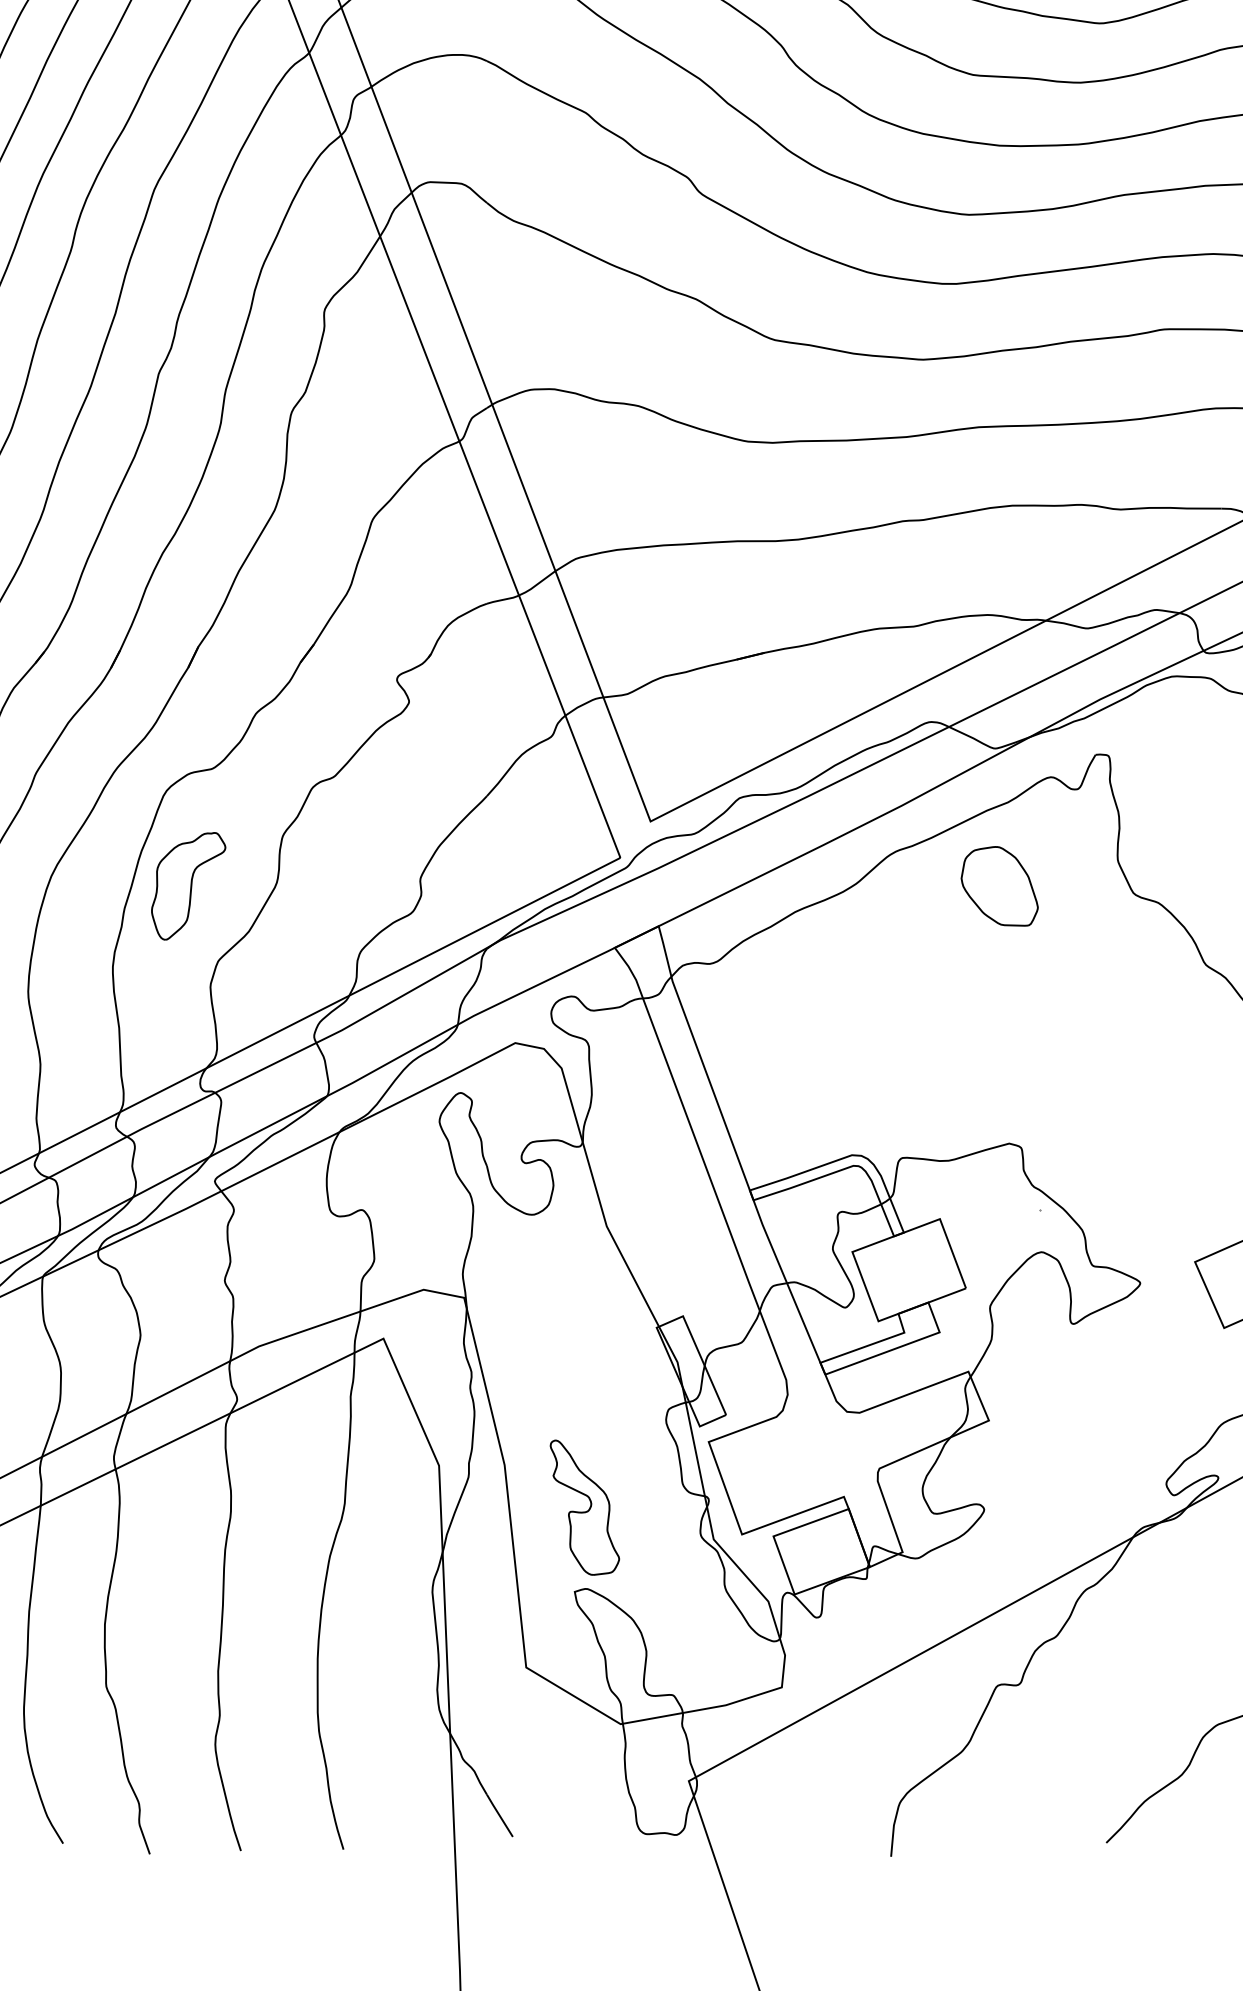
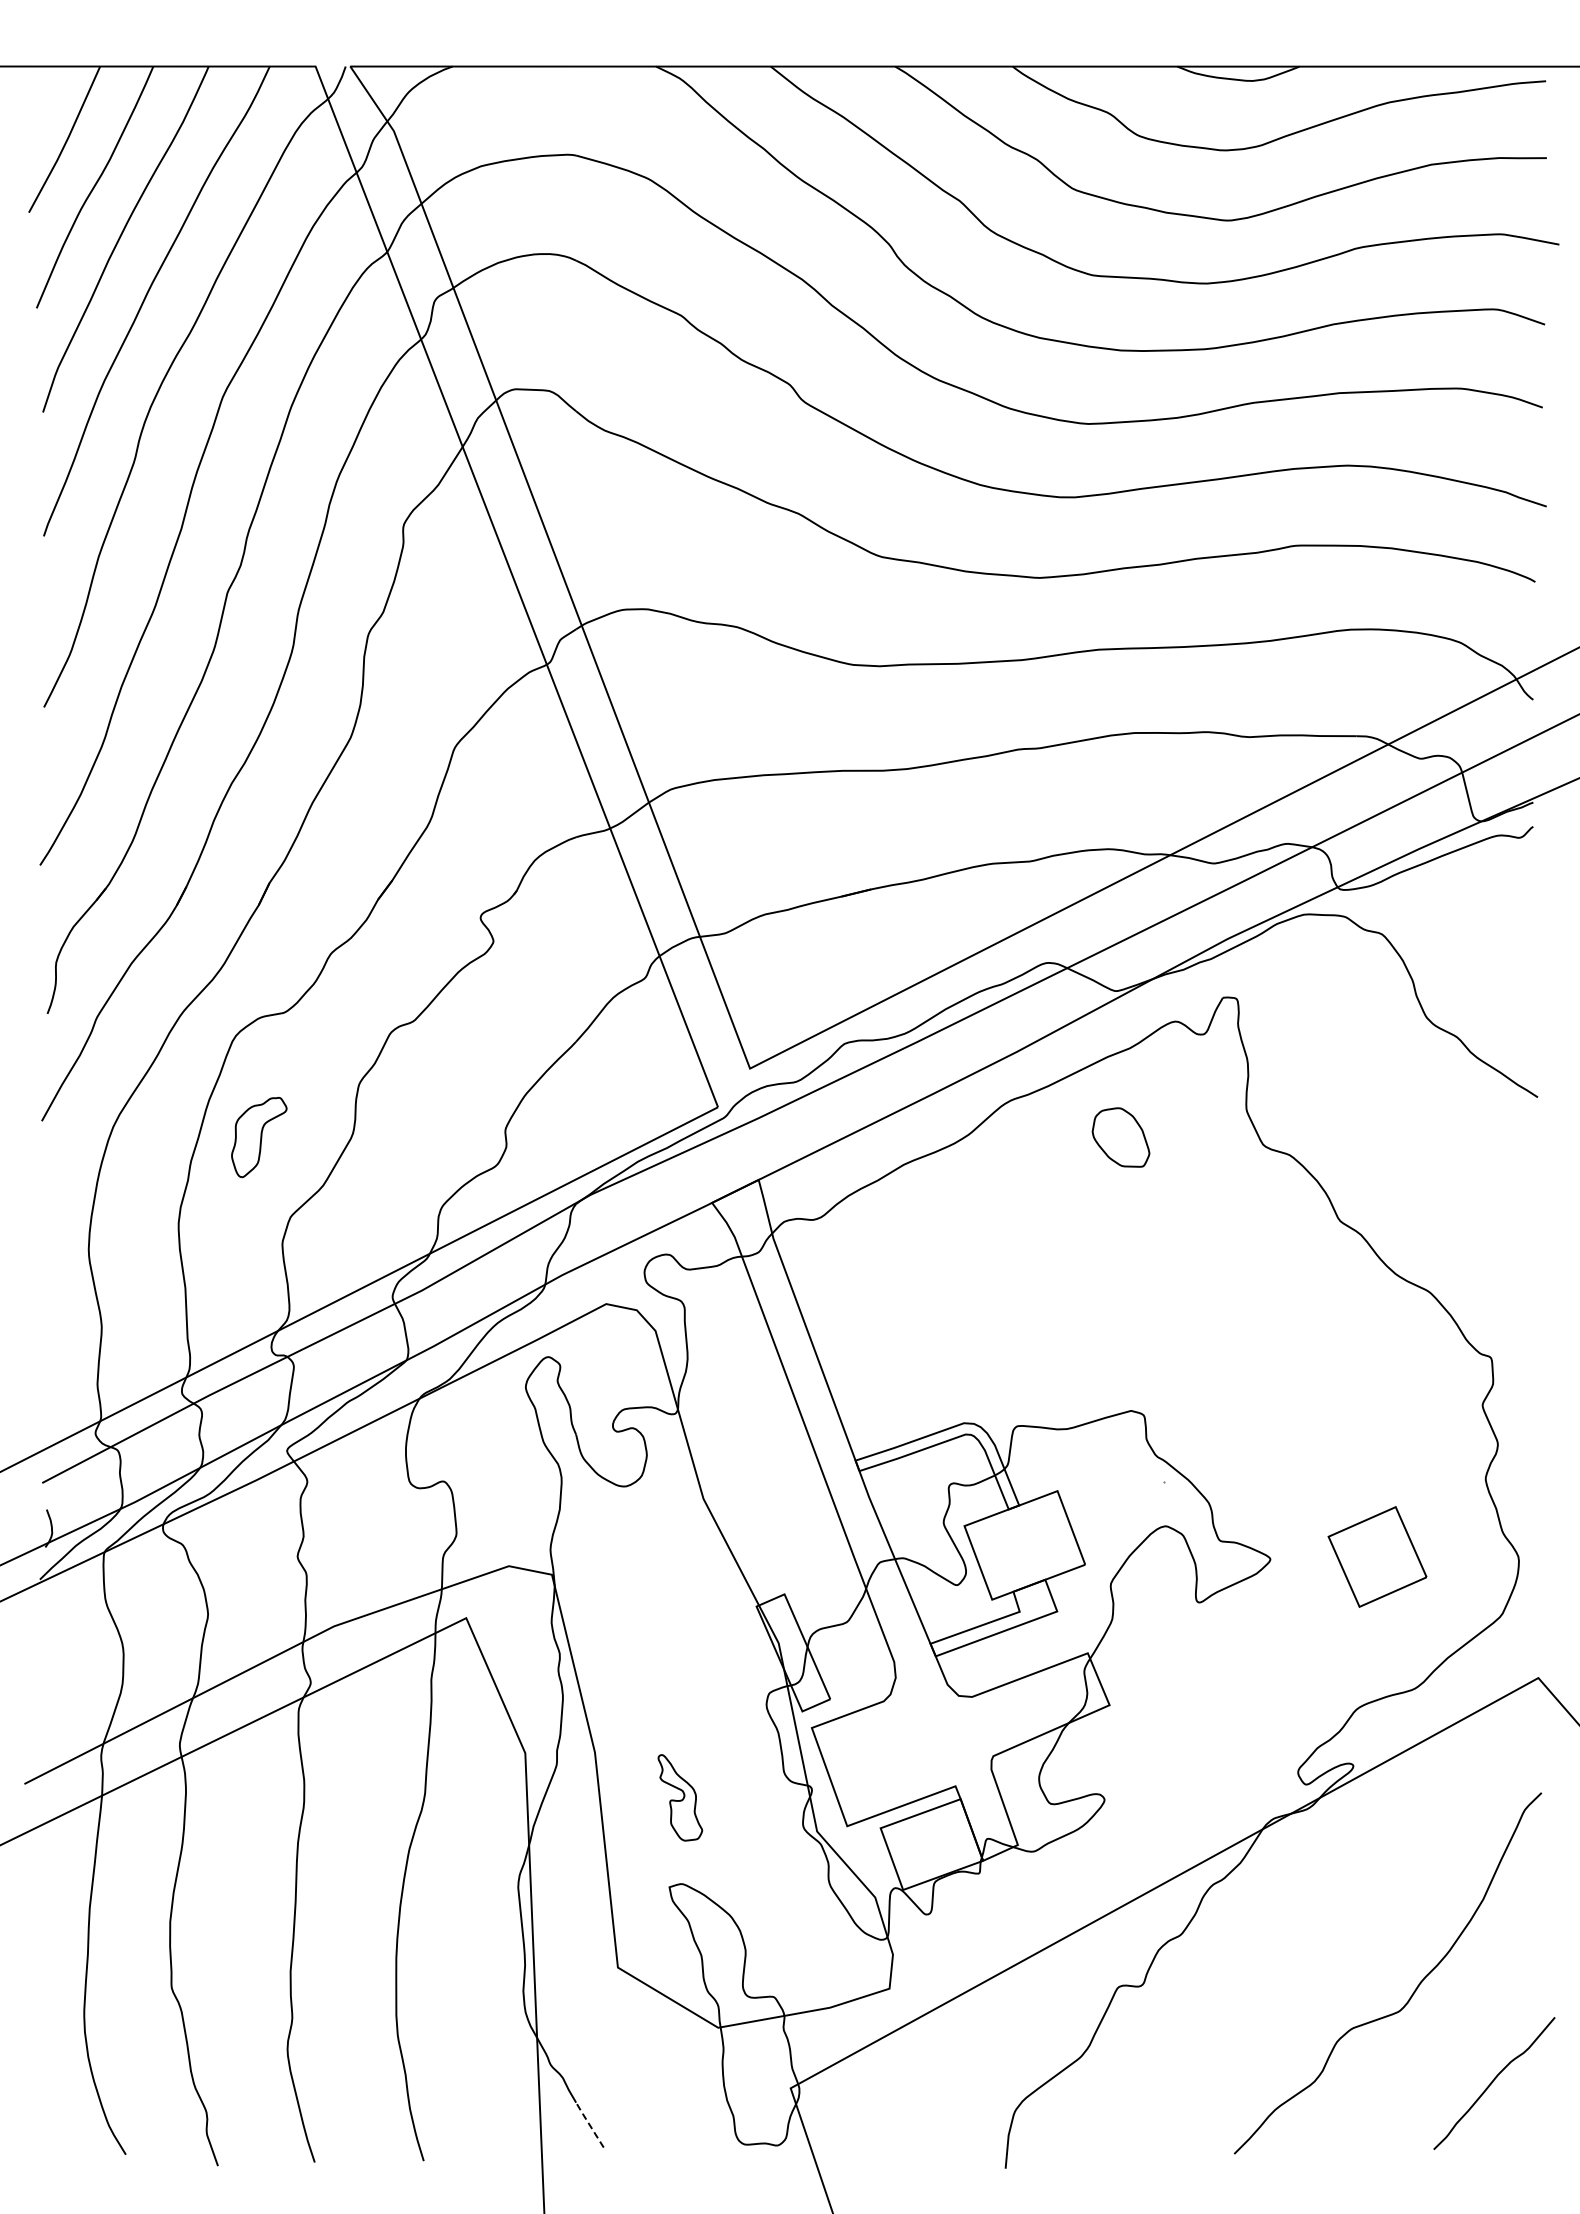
part: (188, 886) -> (259, 1137), size x0.7
part: (999, 886) -> (1120, 1137), size x0.7
part: (585, 1507) -> (680, 1797), size x0.6
line: (499, 1814) -> (589, 2123), solid -> dashed

